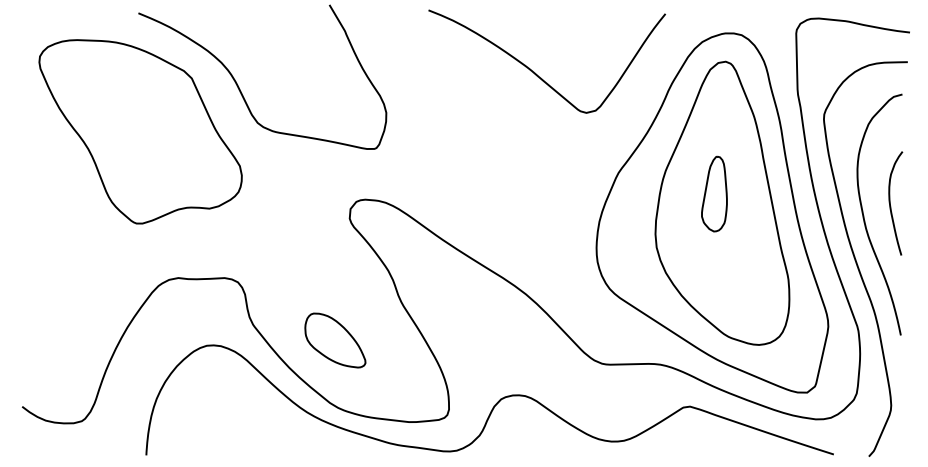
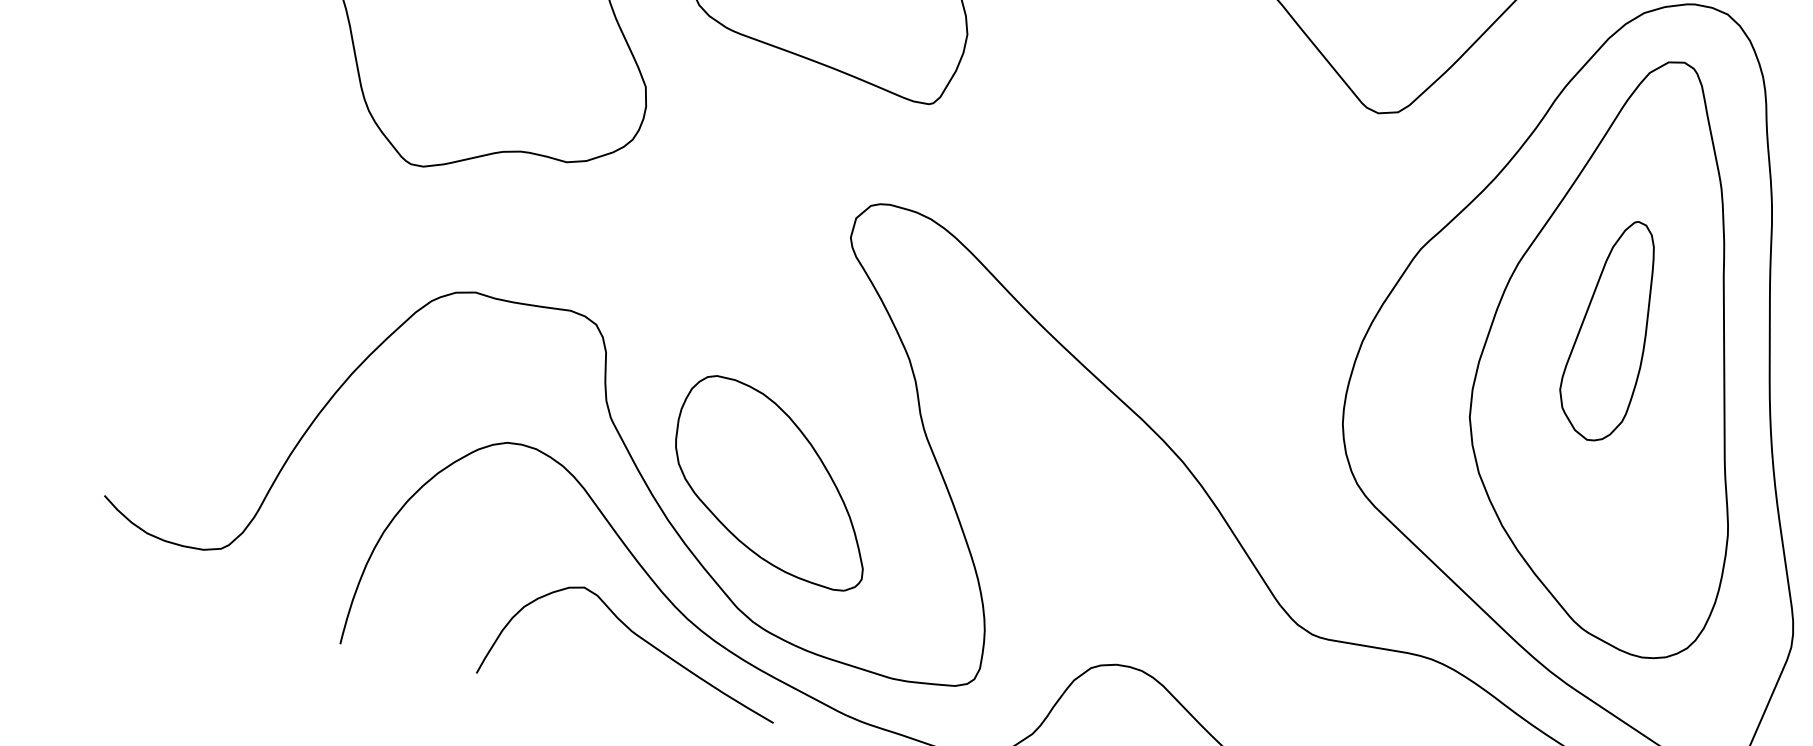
part: (714, 193) -> (1609, 328), size x1.43
part: (335, 340) -> (773, 482), size x1.67
curve: (286, 426) -> (639, 639), added

